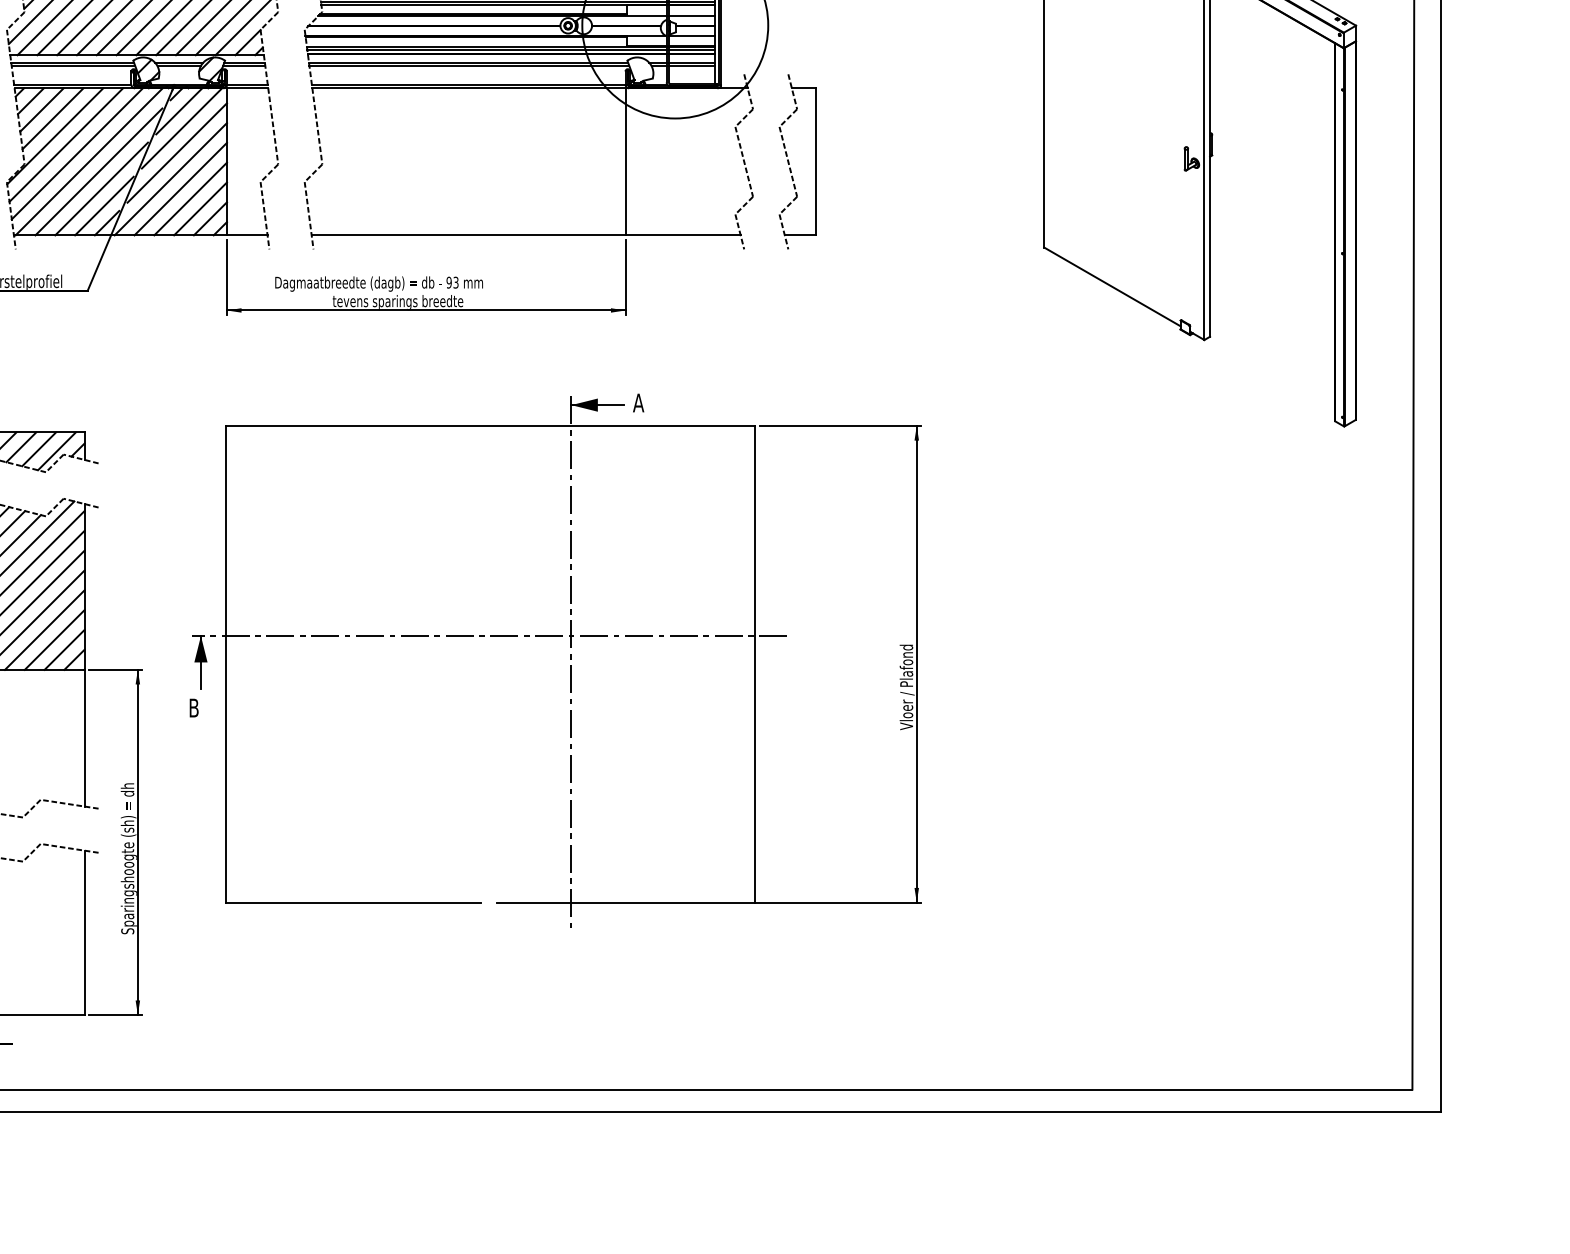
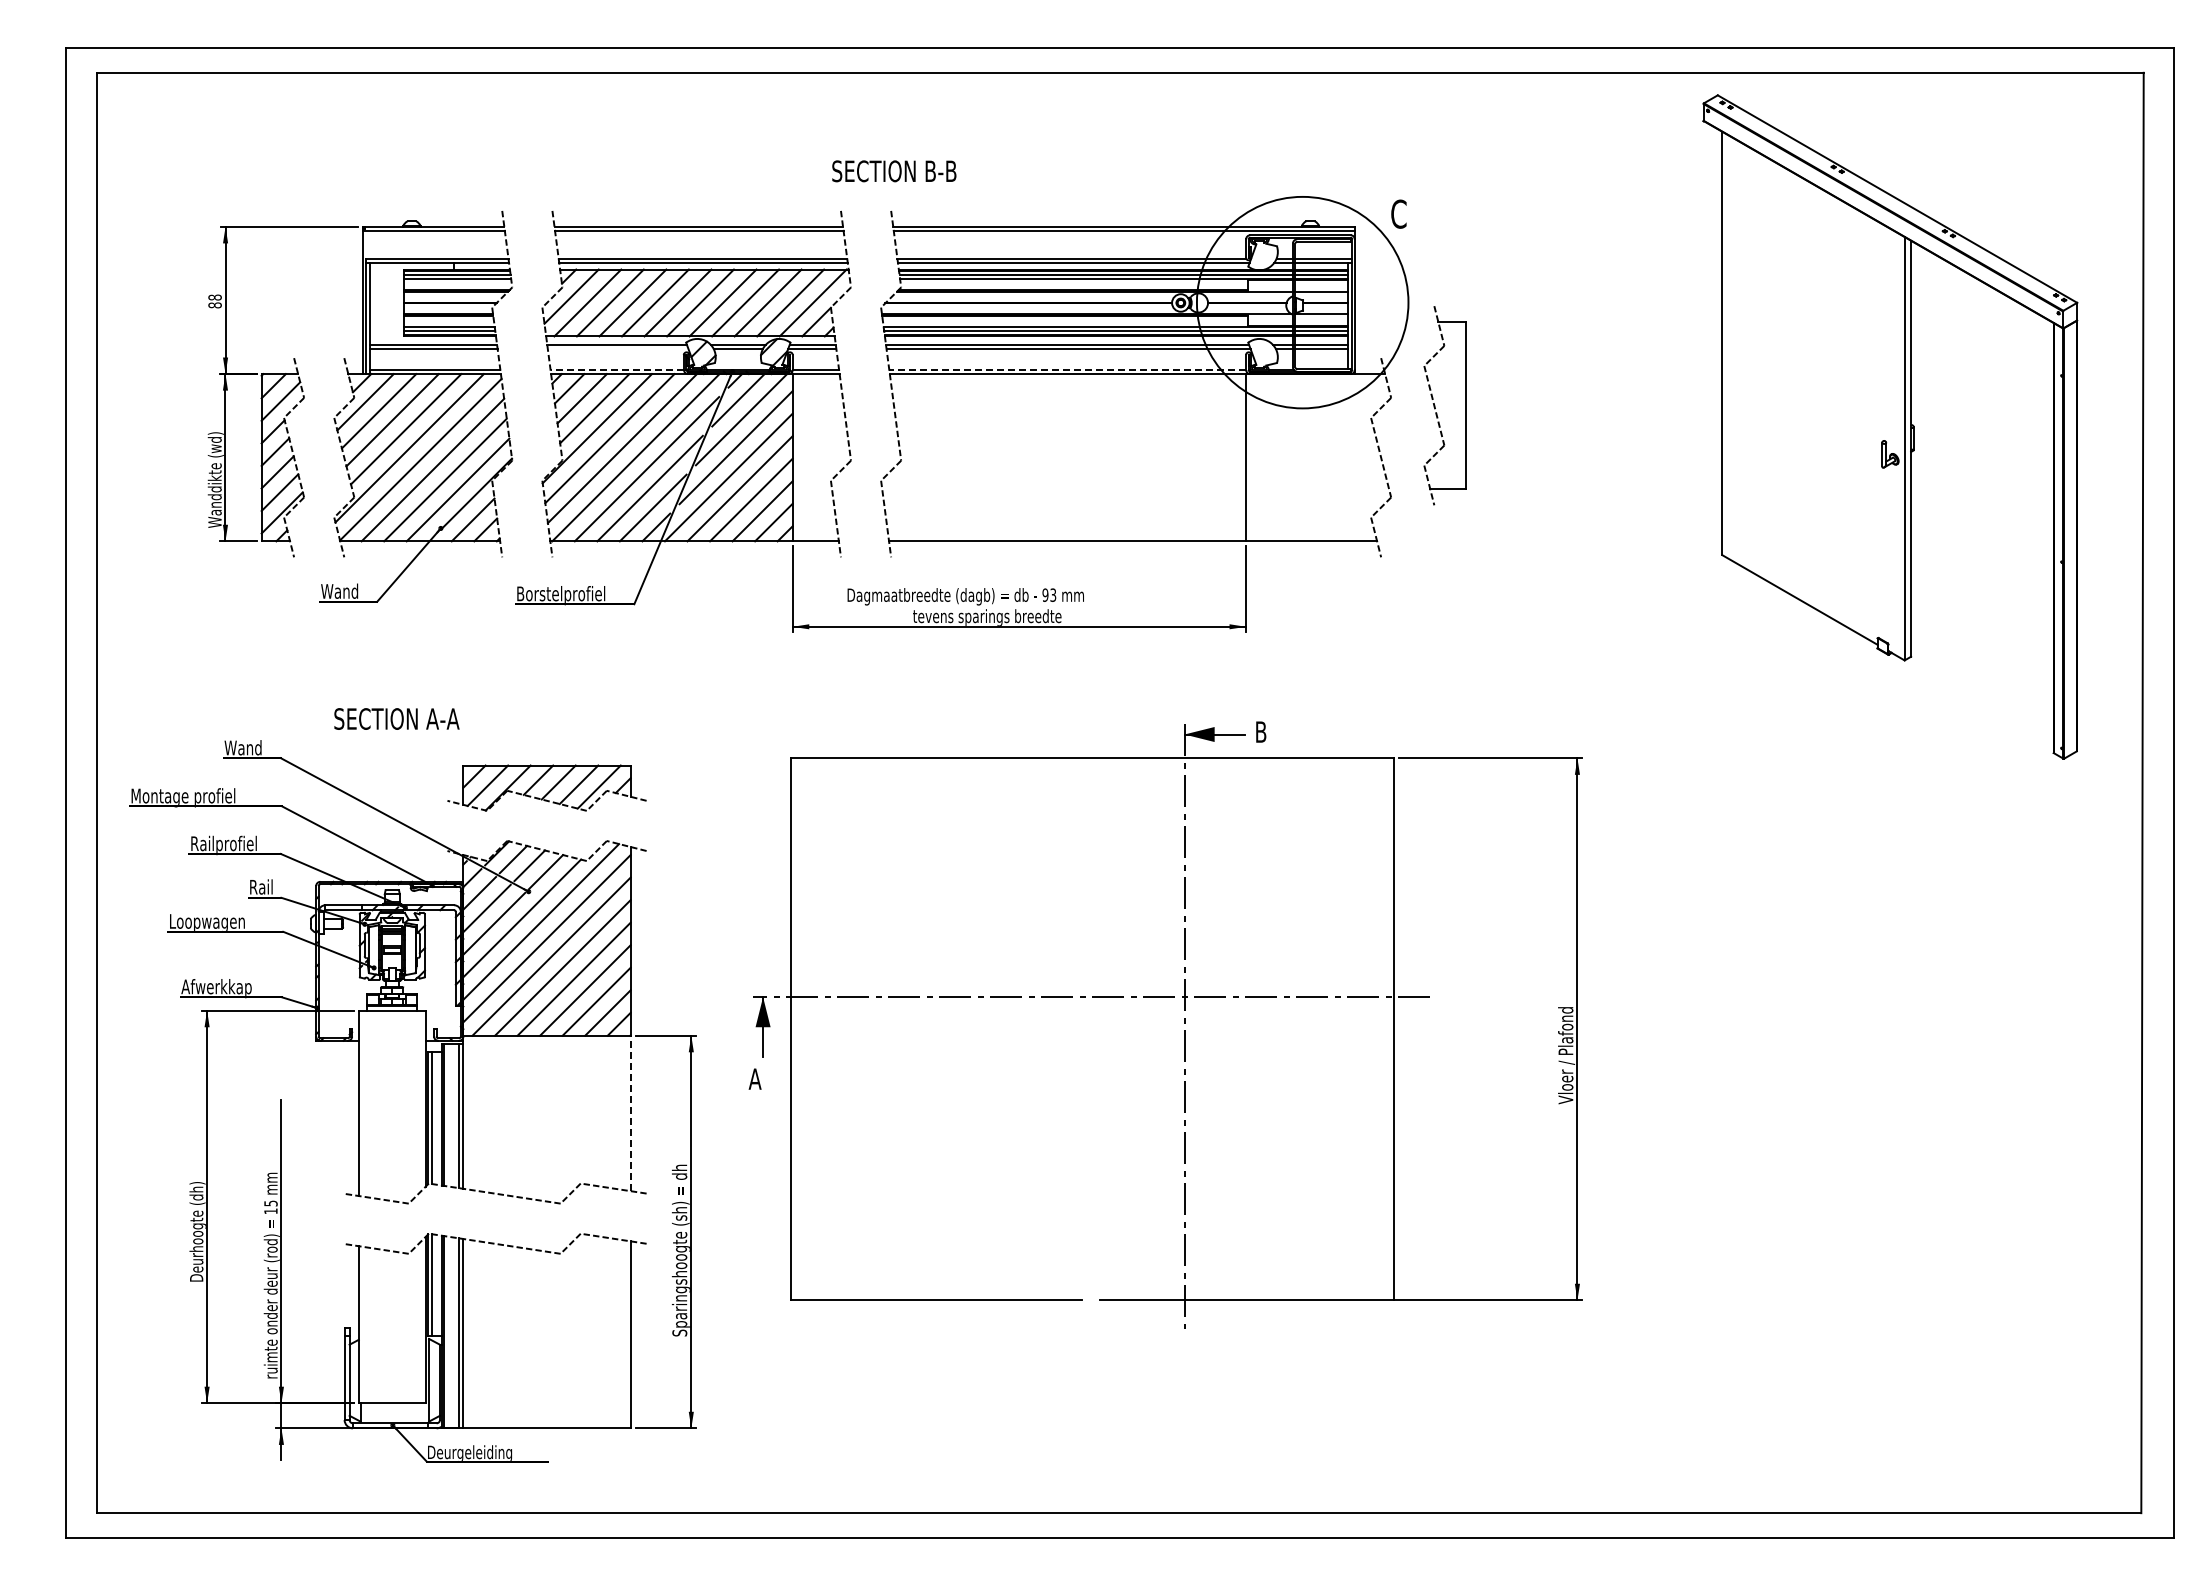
line: (72, 65) -> (617, 348), removed
line: (72, 84) -> (617, 369), solid -> dashed
line: (468, 84) -> (1067, 369), solid -> dashed
part: (789, 161) -> (1435, 405), moved
text: (638, 402) -> (1260, 731), A -> B
text: (193, 707) -> (754, 1078), B -> A
line: (84, 738) -> (630, 1113), solid -> dashed

